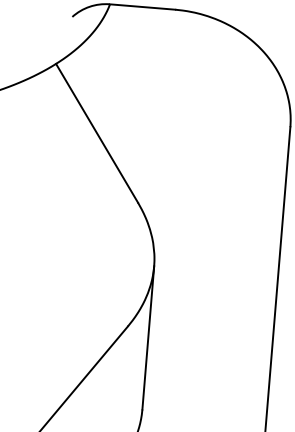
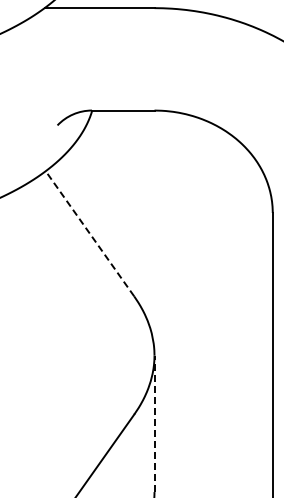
line: (96, 132) -> (89, 233), solid -> dashed
line: (148, 337) -> (154, 423), solid -> dashed

